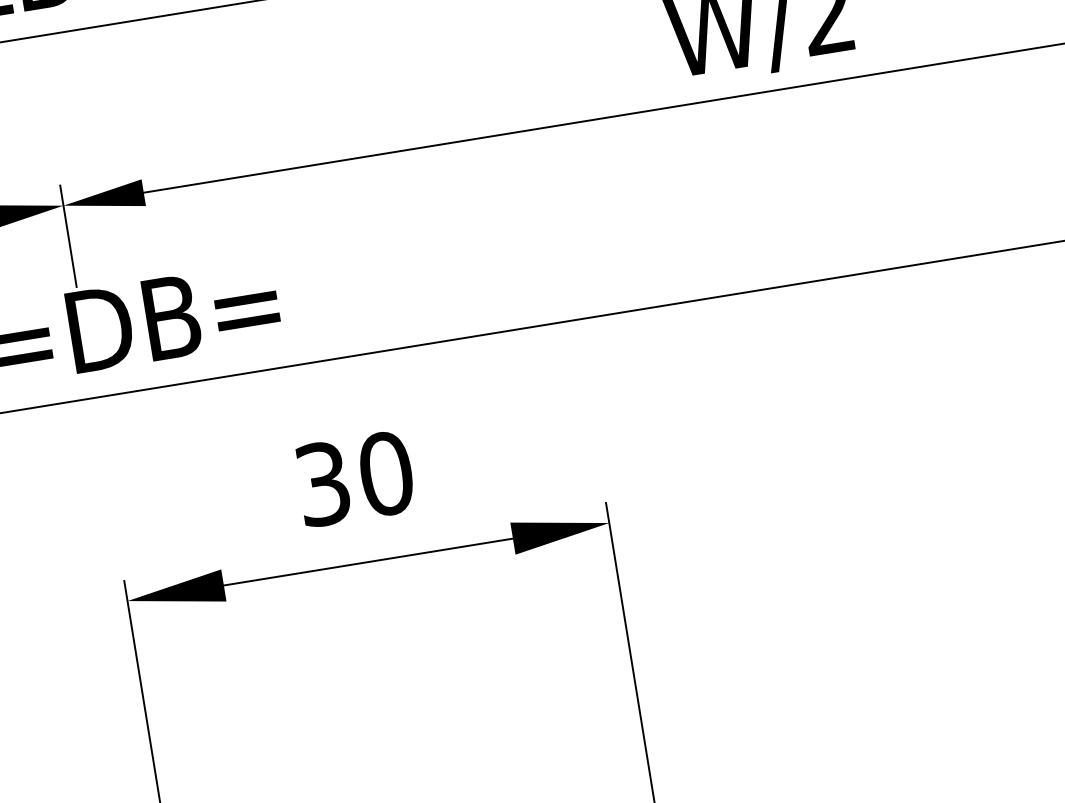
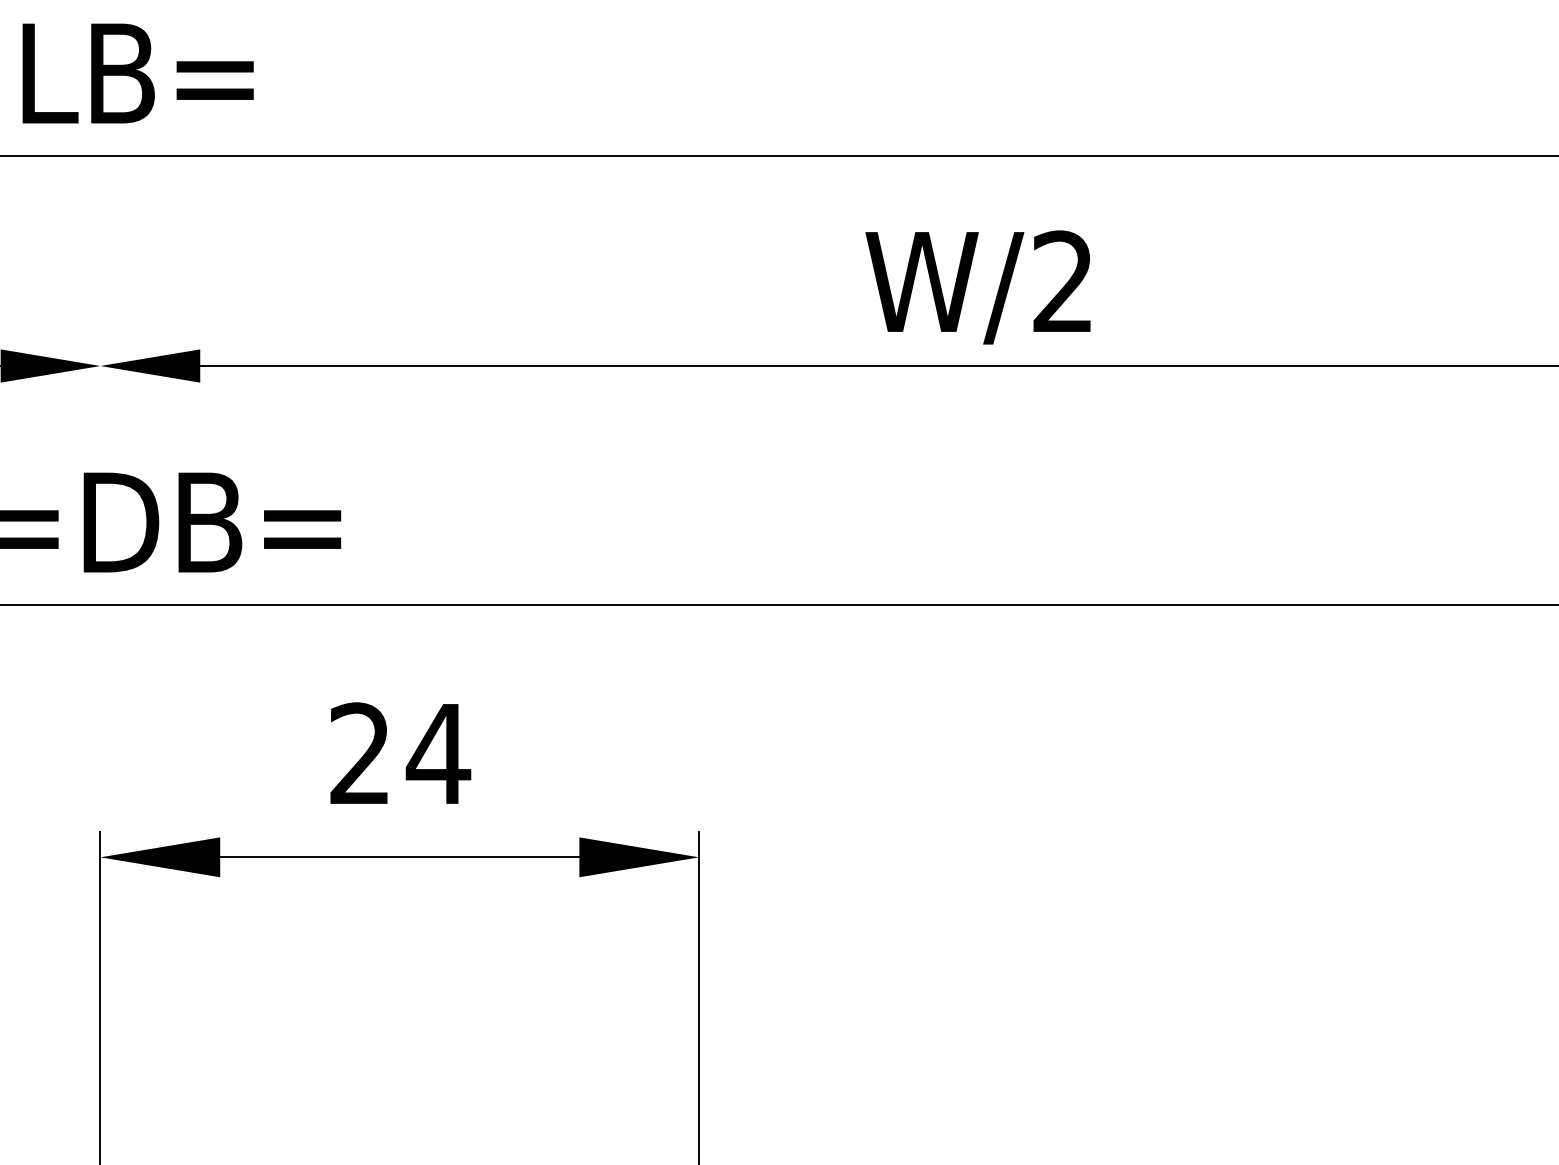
line: (68, 236) -> (100, 404), removed
text: (355, 478) -> (400, 753), 30 -> 24

